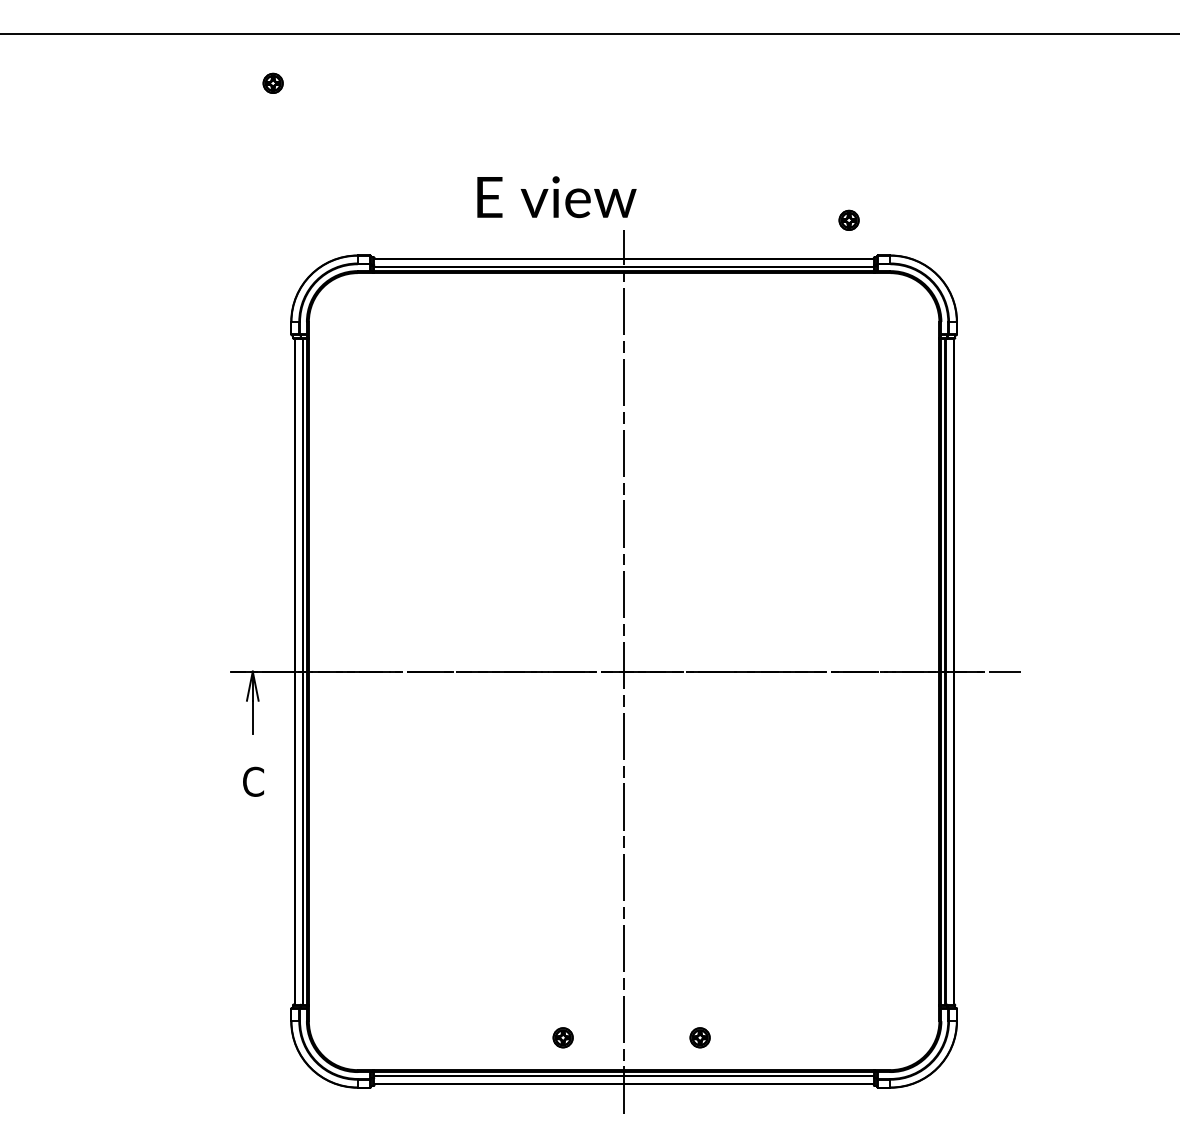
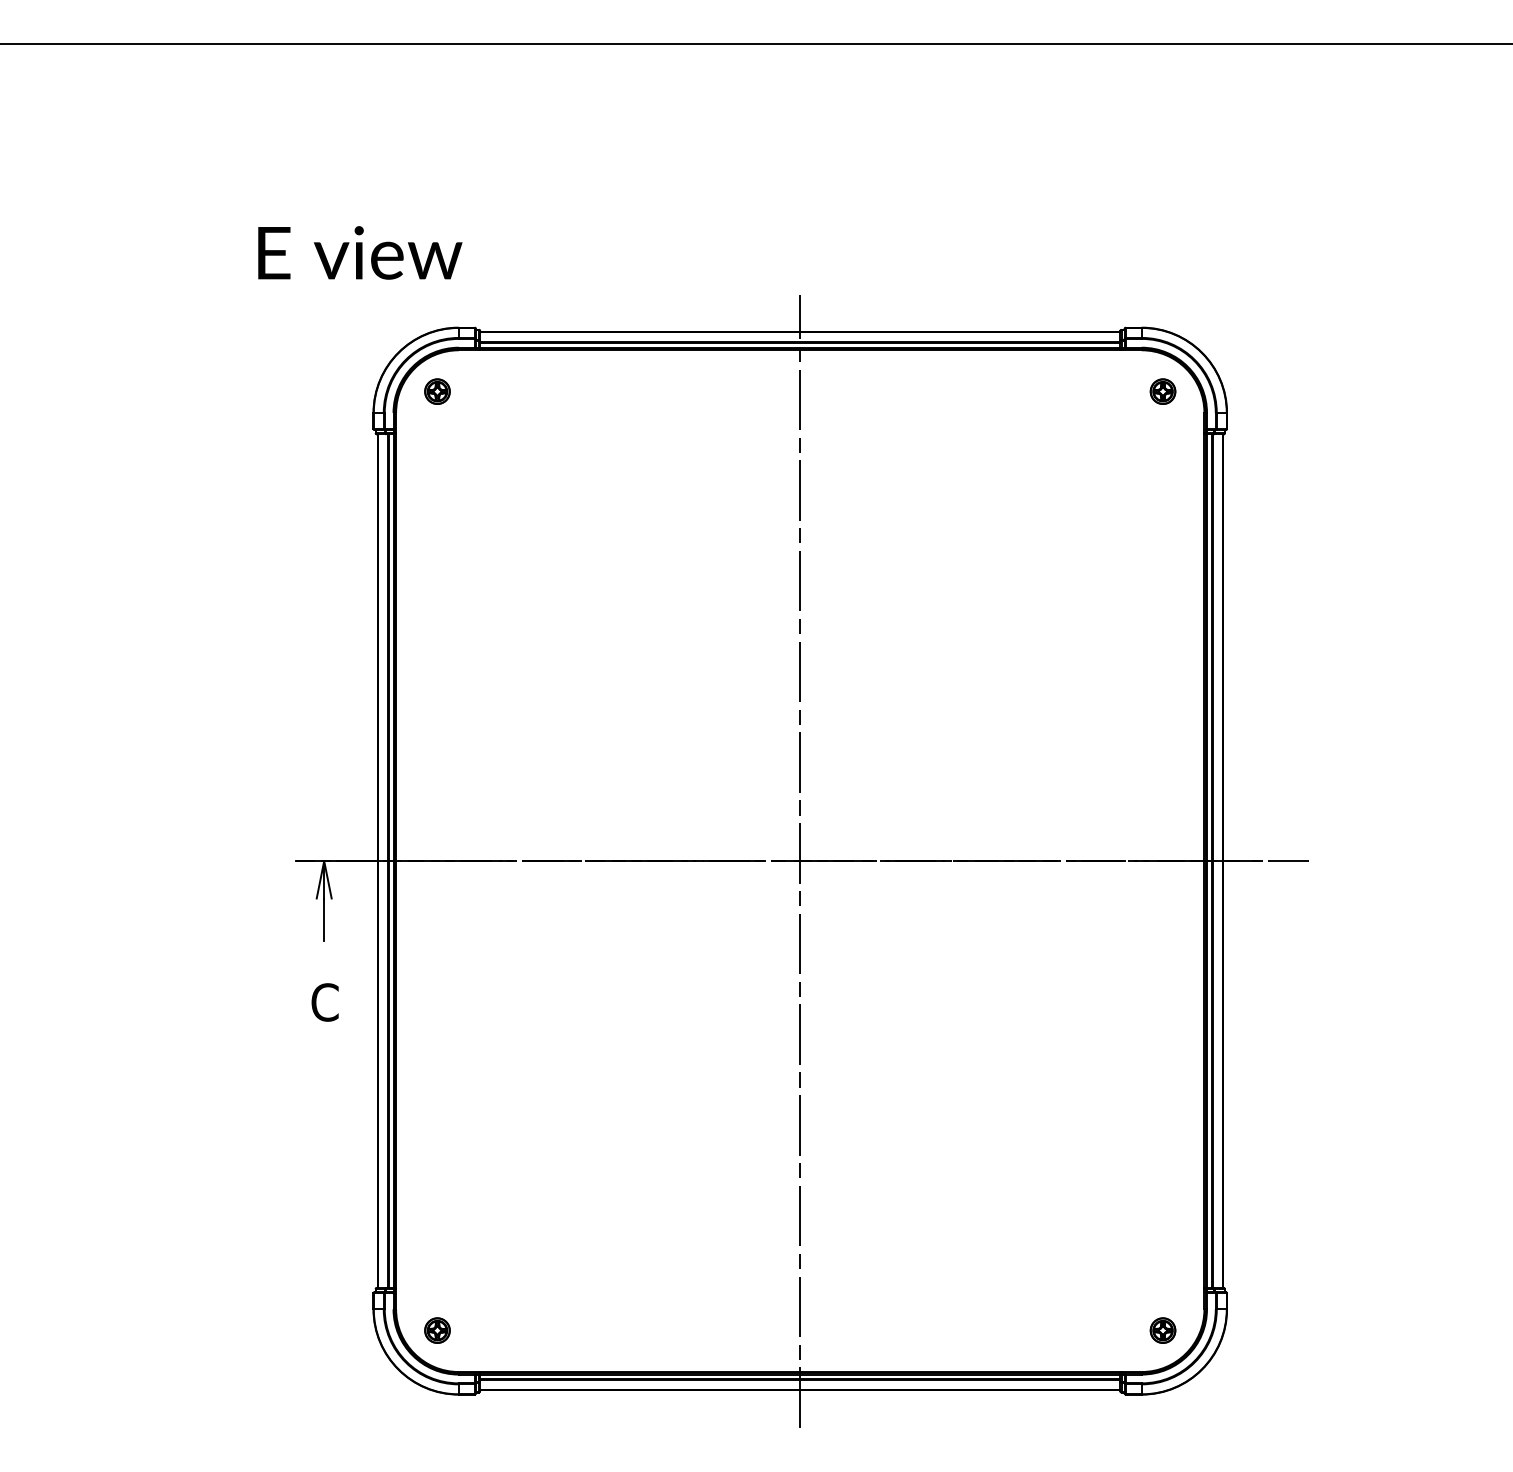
part: (272, 82) -> (436, 390), moved
text: (556, 197) -> (359, 253), moved
part: (848, 219) -> (1162, 390), moved
part: (562, 1037) -> (436, 1330), moved
part: (699, 1037) -> (1162, 1330), moved

